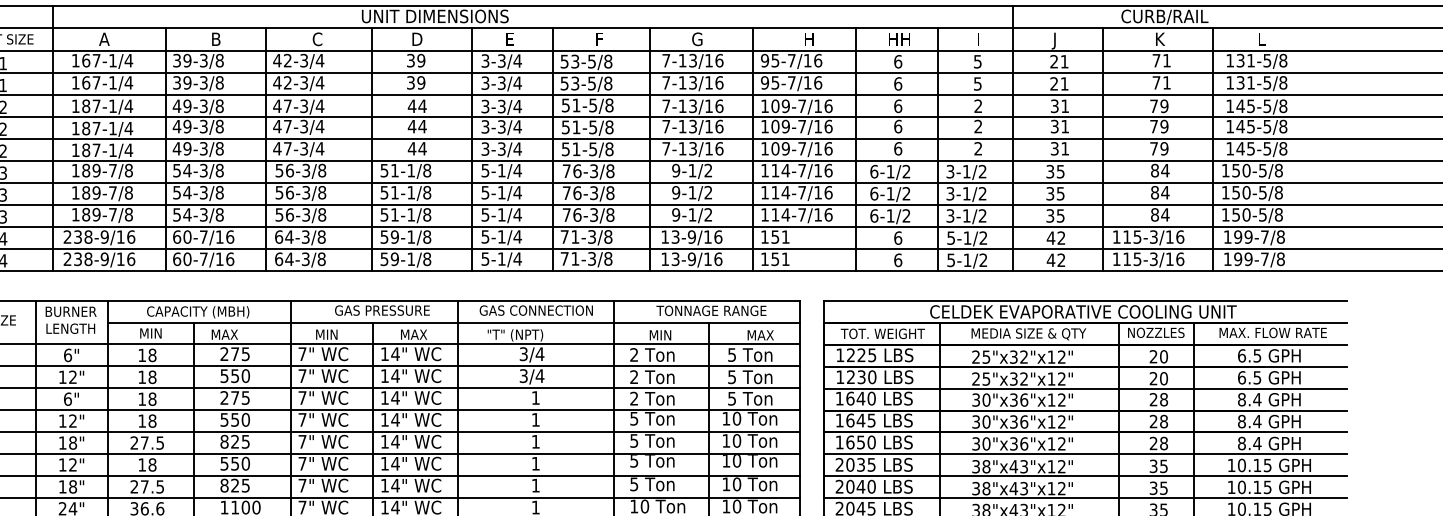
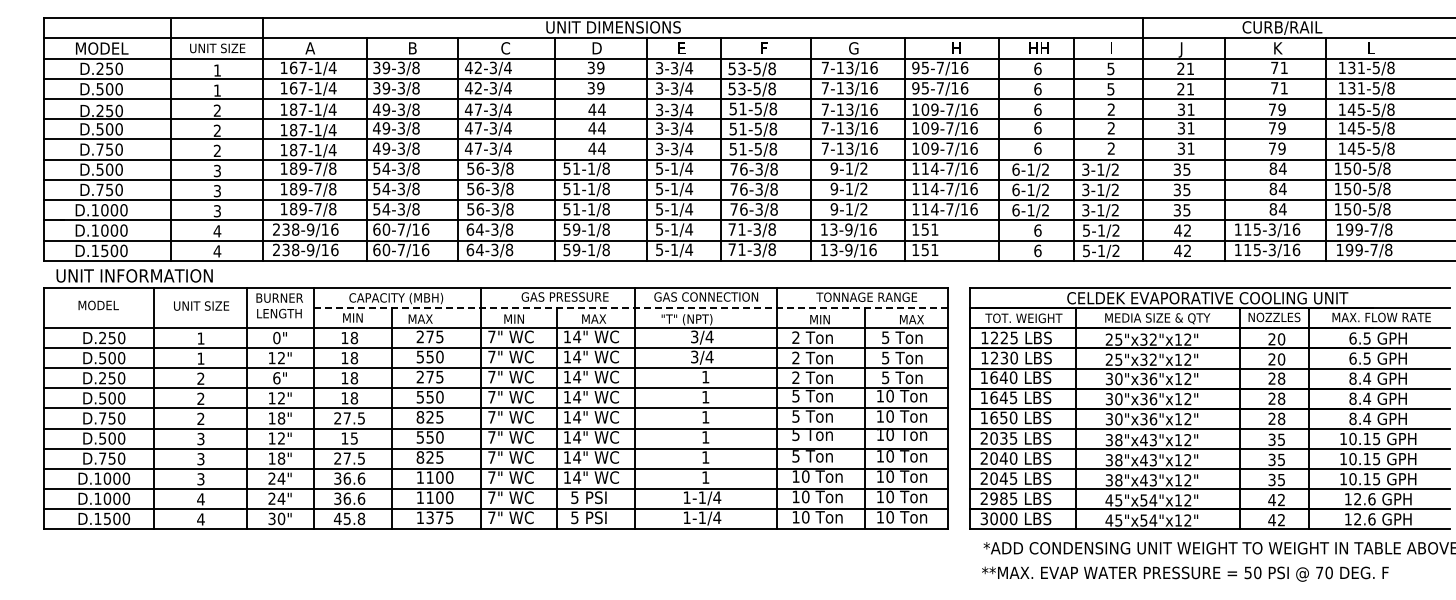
line: (454, 322) -> (631, 307), solid -> dashed
text: (67, 354) -> (276, 337), 6" -> 0"
text: (152, 464) -> (354, 438), 18 -> 15

